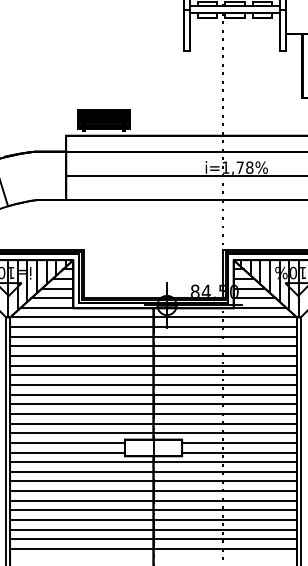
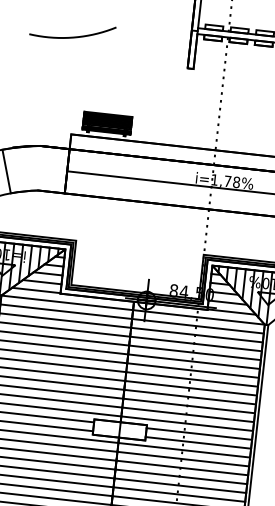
curve: (55, 30) -> (72, 36), added

